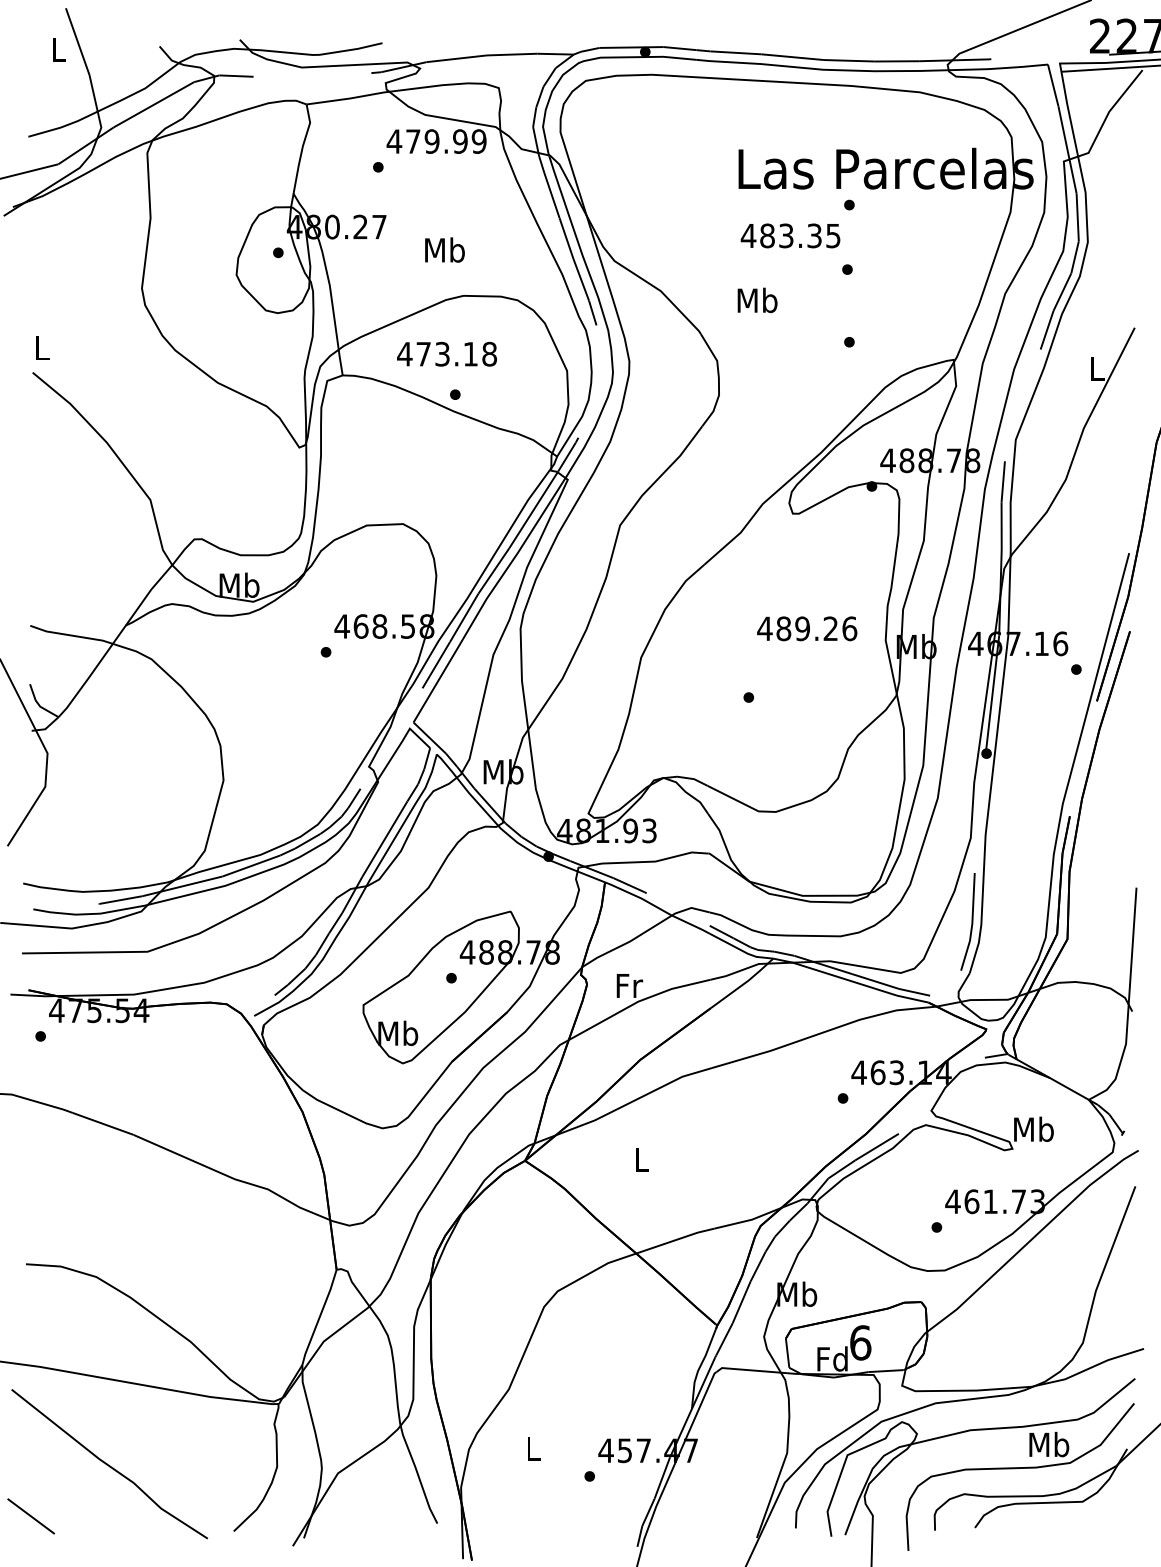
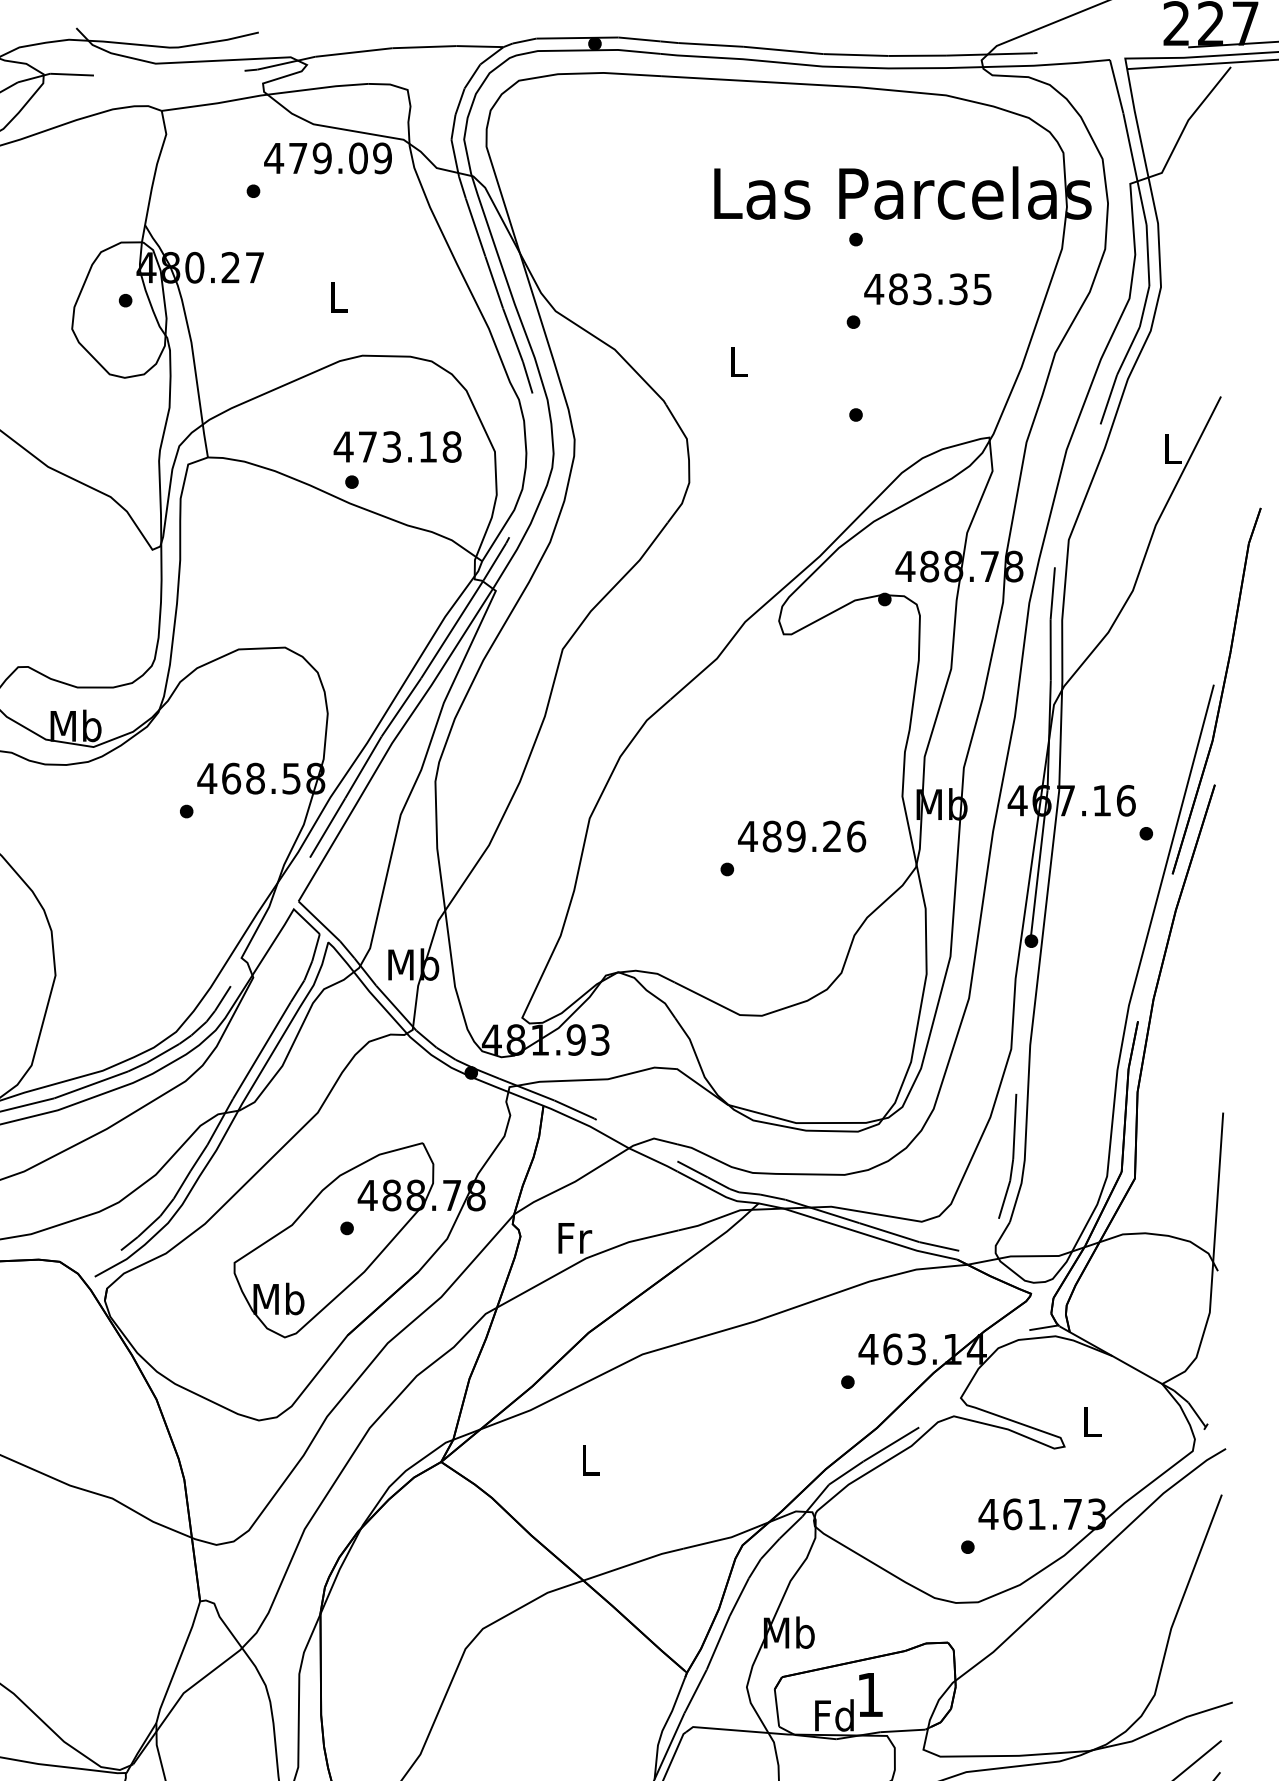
text: (460, 141) -> (358, 158), 479.99 -> 479.09
text: (790, 235) -> (927, 288), moved
text: (444, 249) -> (338, 296), Mb -> L
text: (757, 300) -> (738, 361), Mb -> L
text: (446, 353) -> (396, 446), moved
text: (807, 628) -> (802, 836), moved
text: (1033, 1128) -> (1091, 1420), Mb -> L
text: (860, 1342) -> (870, 1694), 6 -> 1

